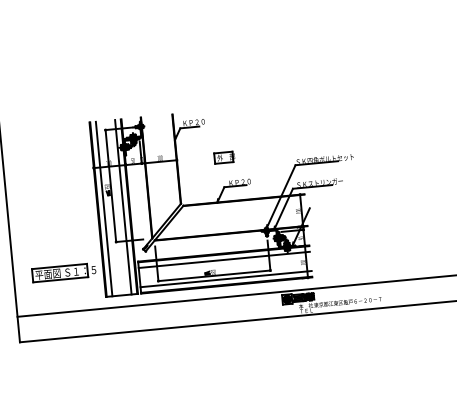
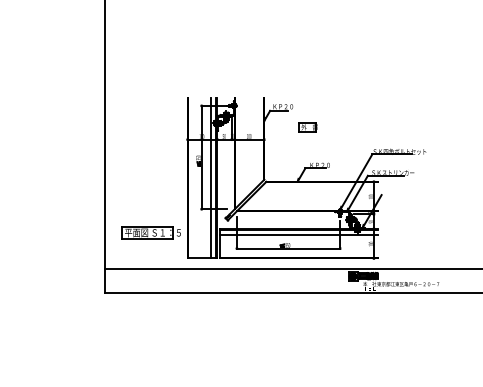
part: (223, 157) -> (307, 127), moved
line: (104, 208) -> (193, 177), removed
line: (225, 279) -> (298, 252), removed

